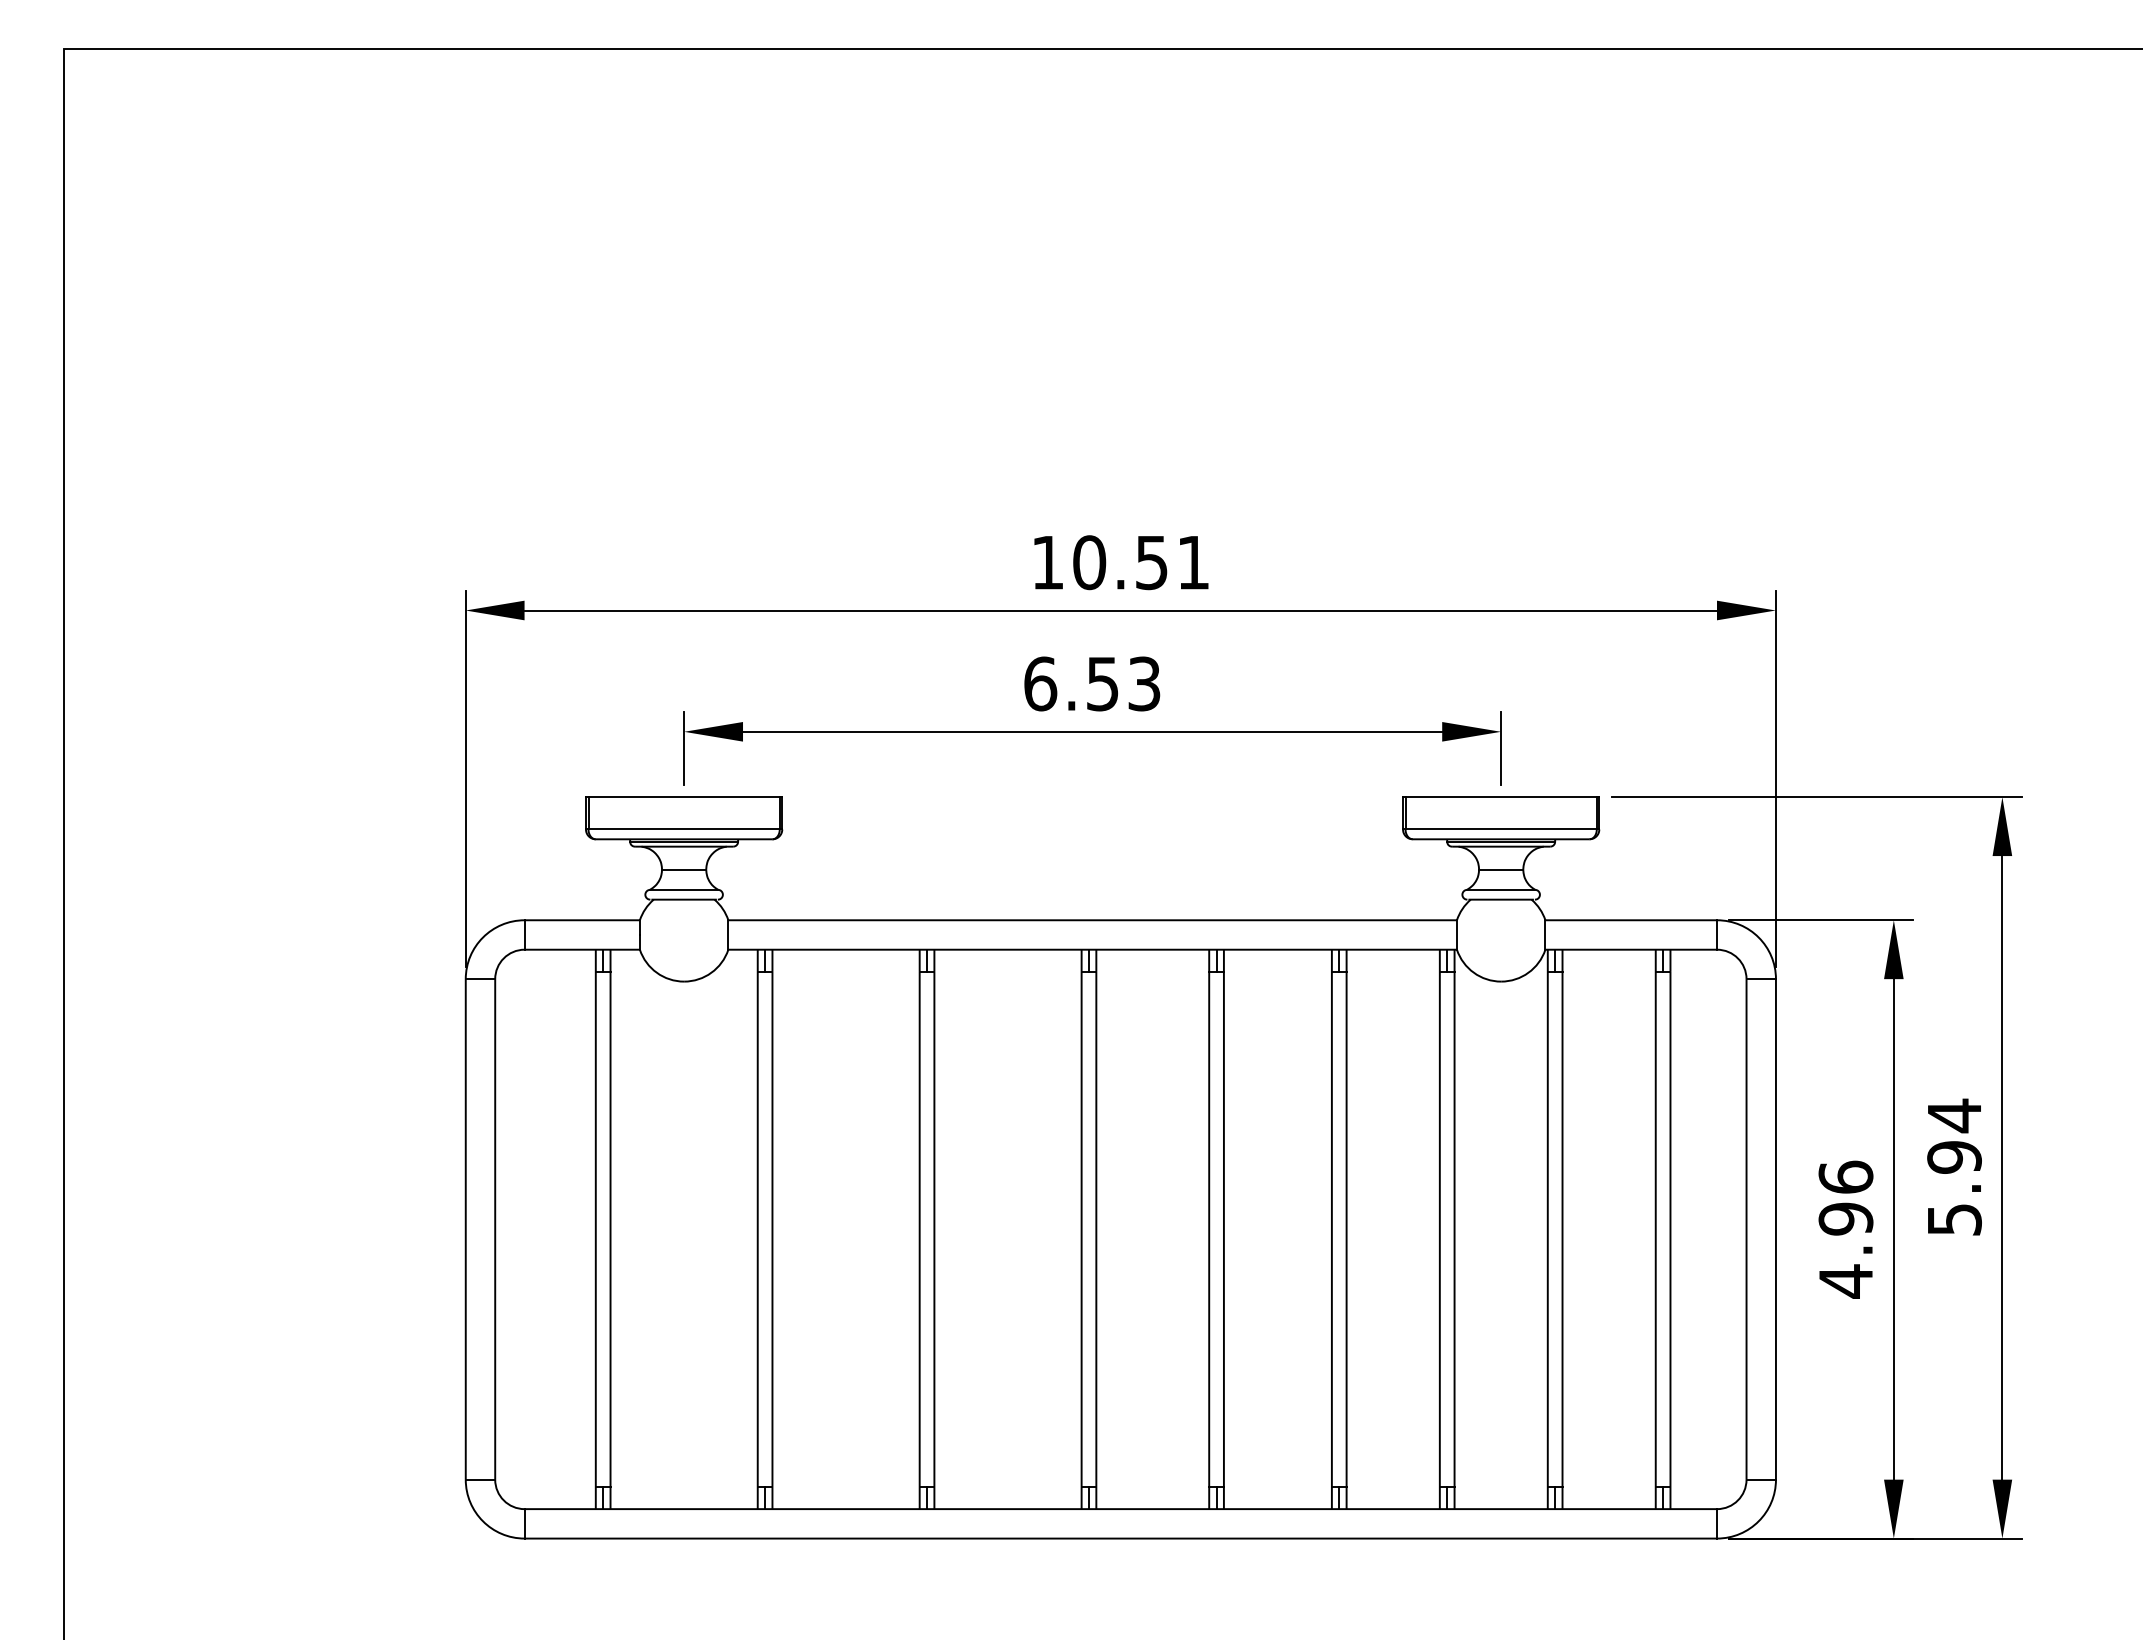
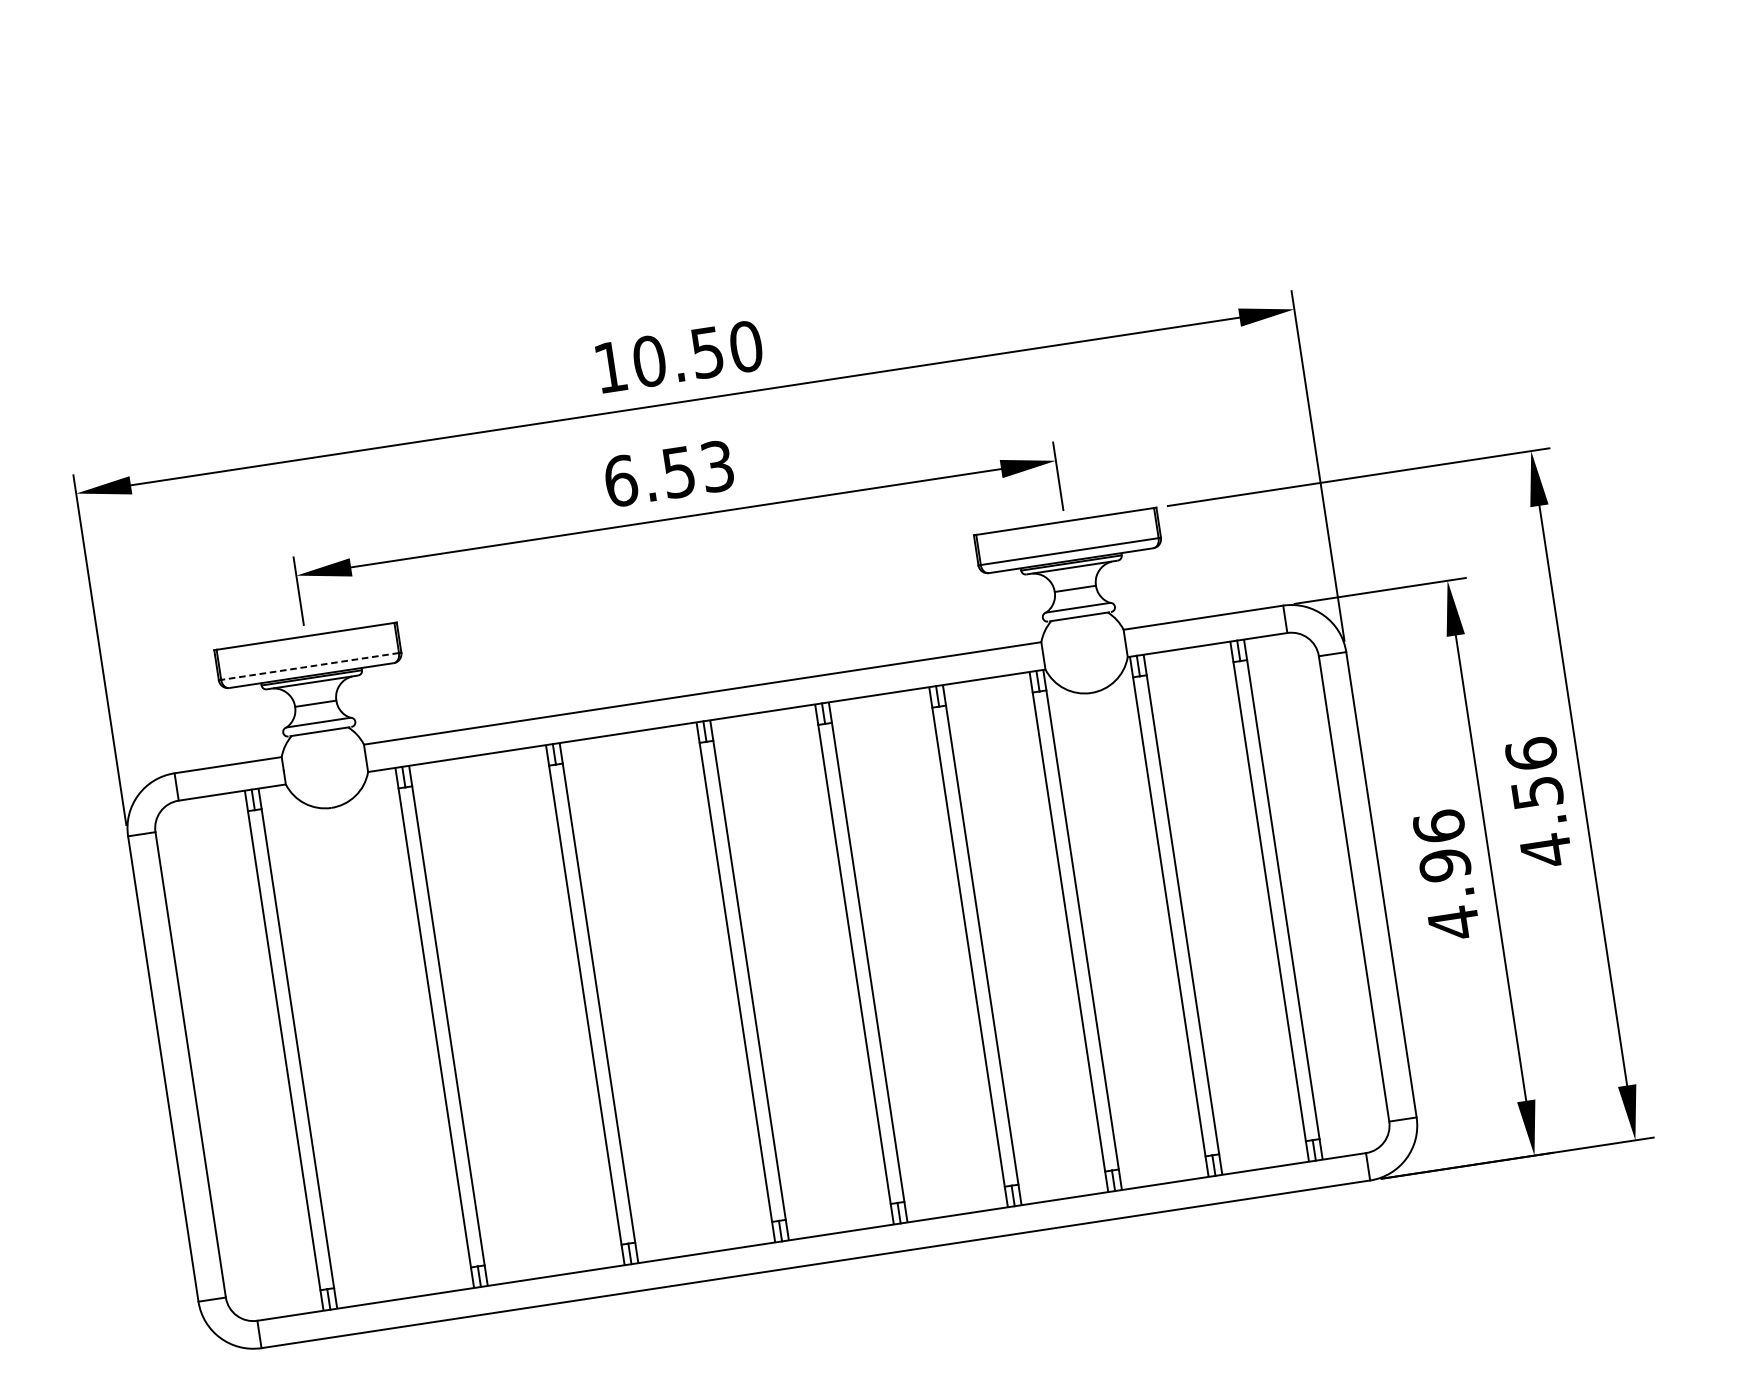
text: (1193, 562) -> (746, 346), 10.51 -> 10.50
line: (684, 829) -> (310, 666), solid -> dashed
text: (1954, 1167) -> (1538, 802), 5.94 -> 4.56

